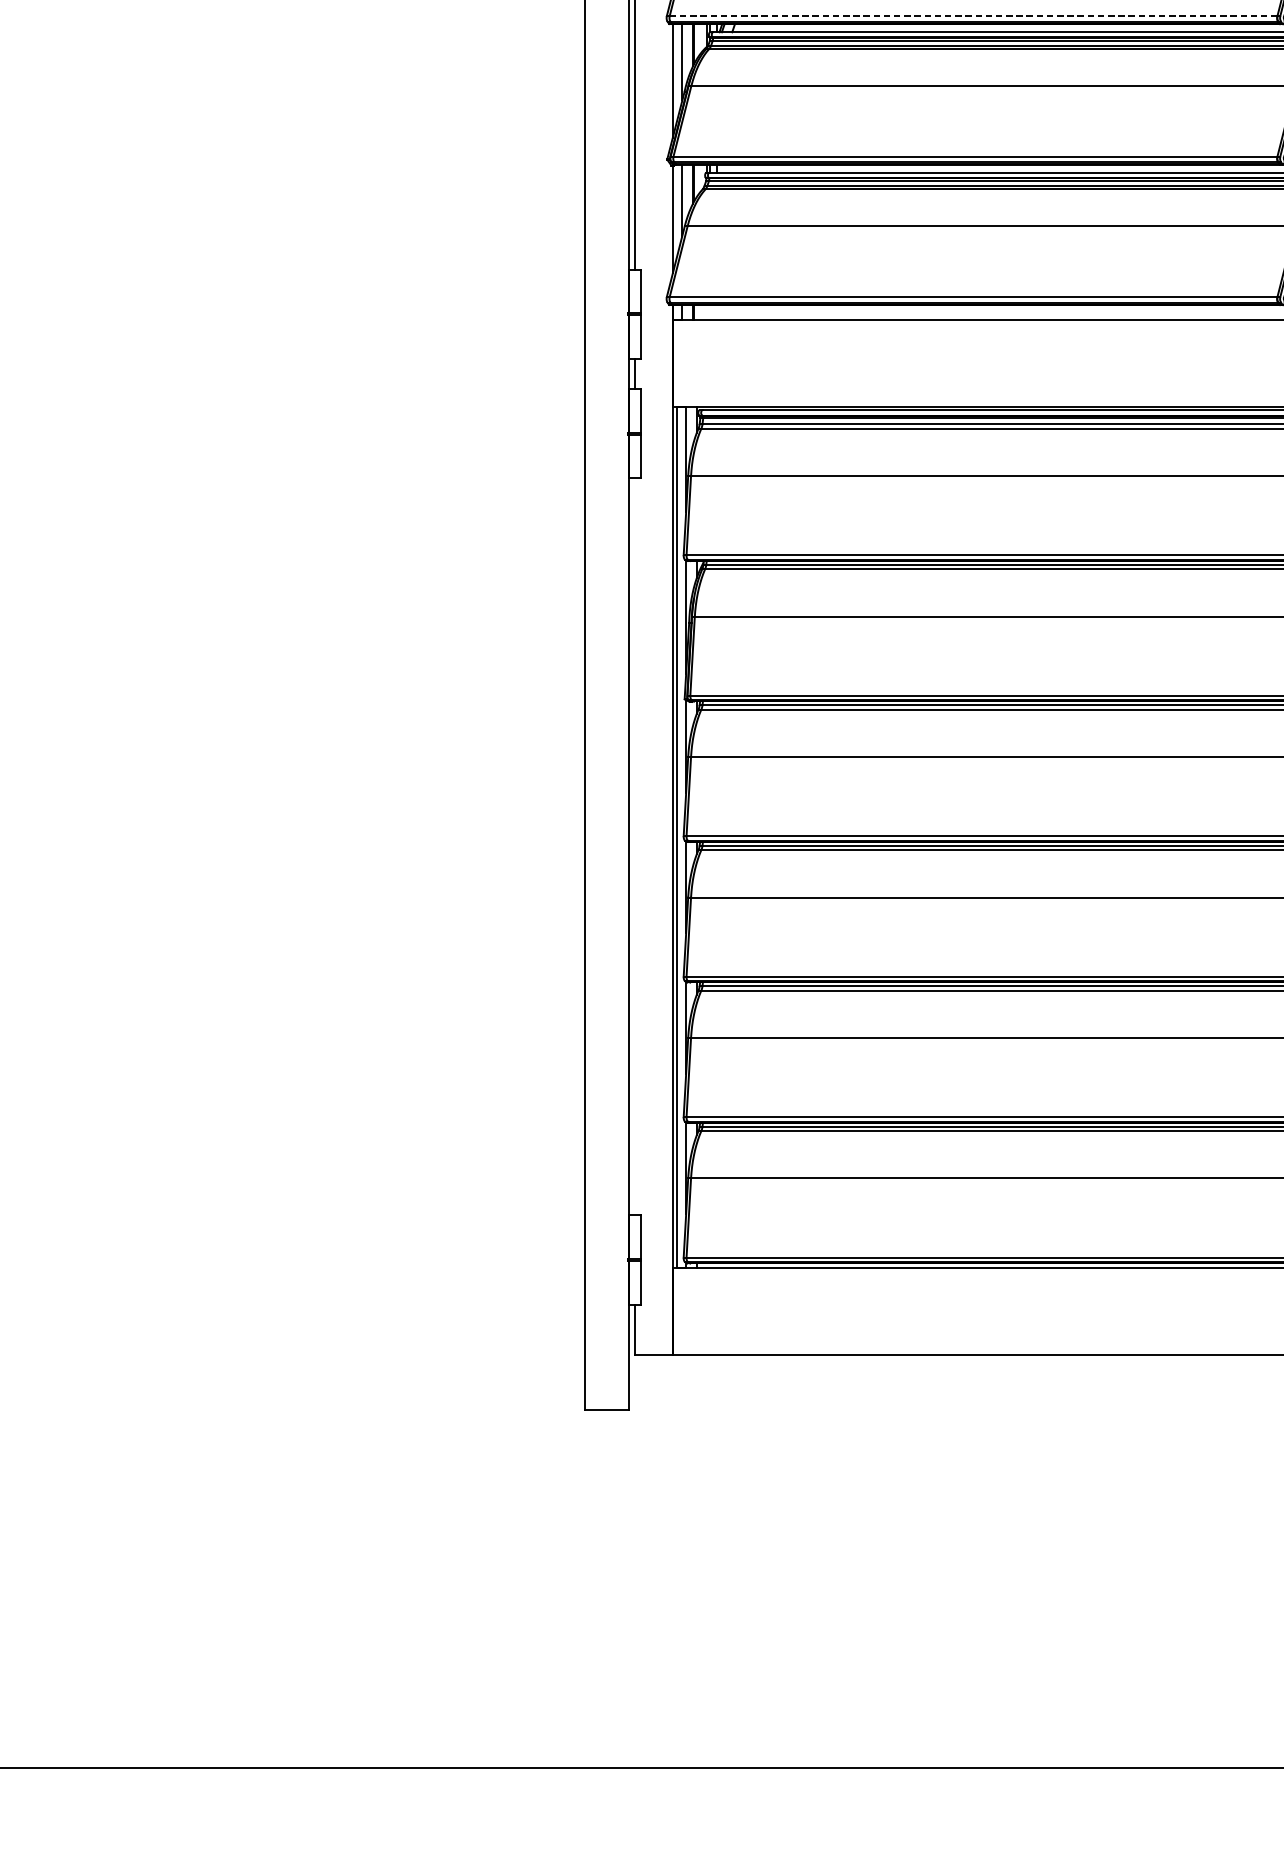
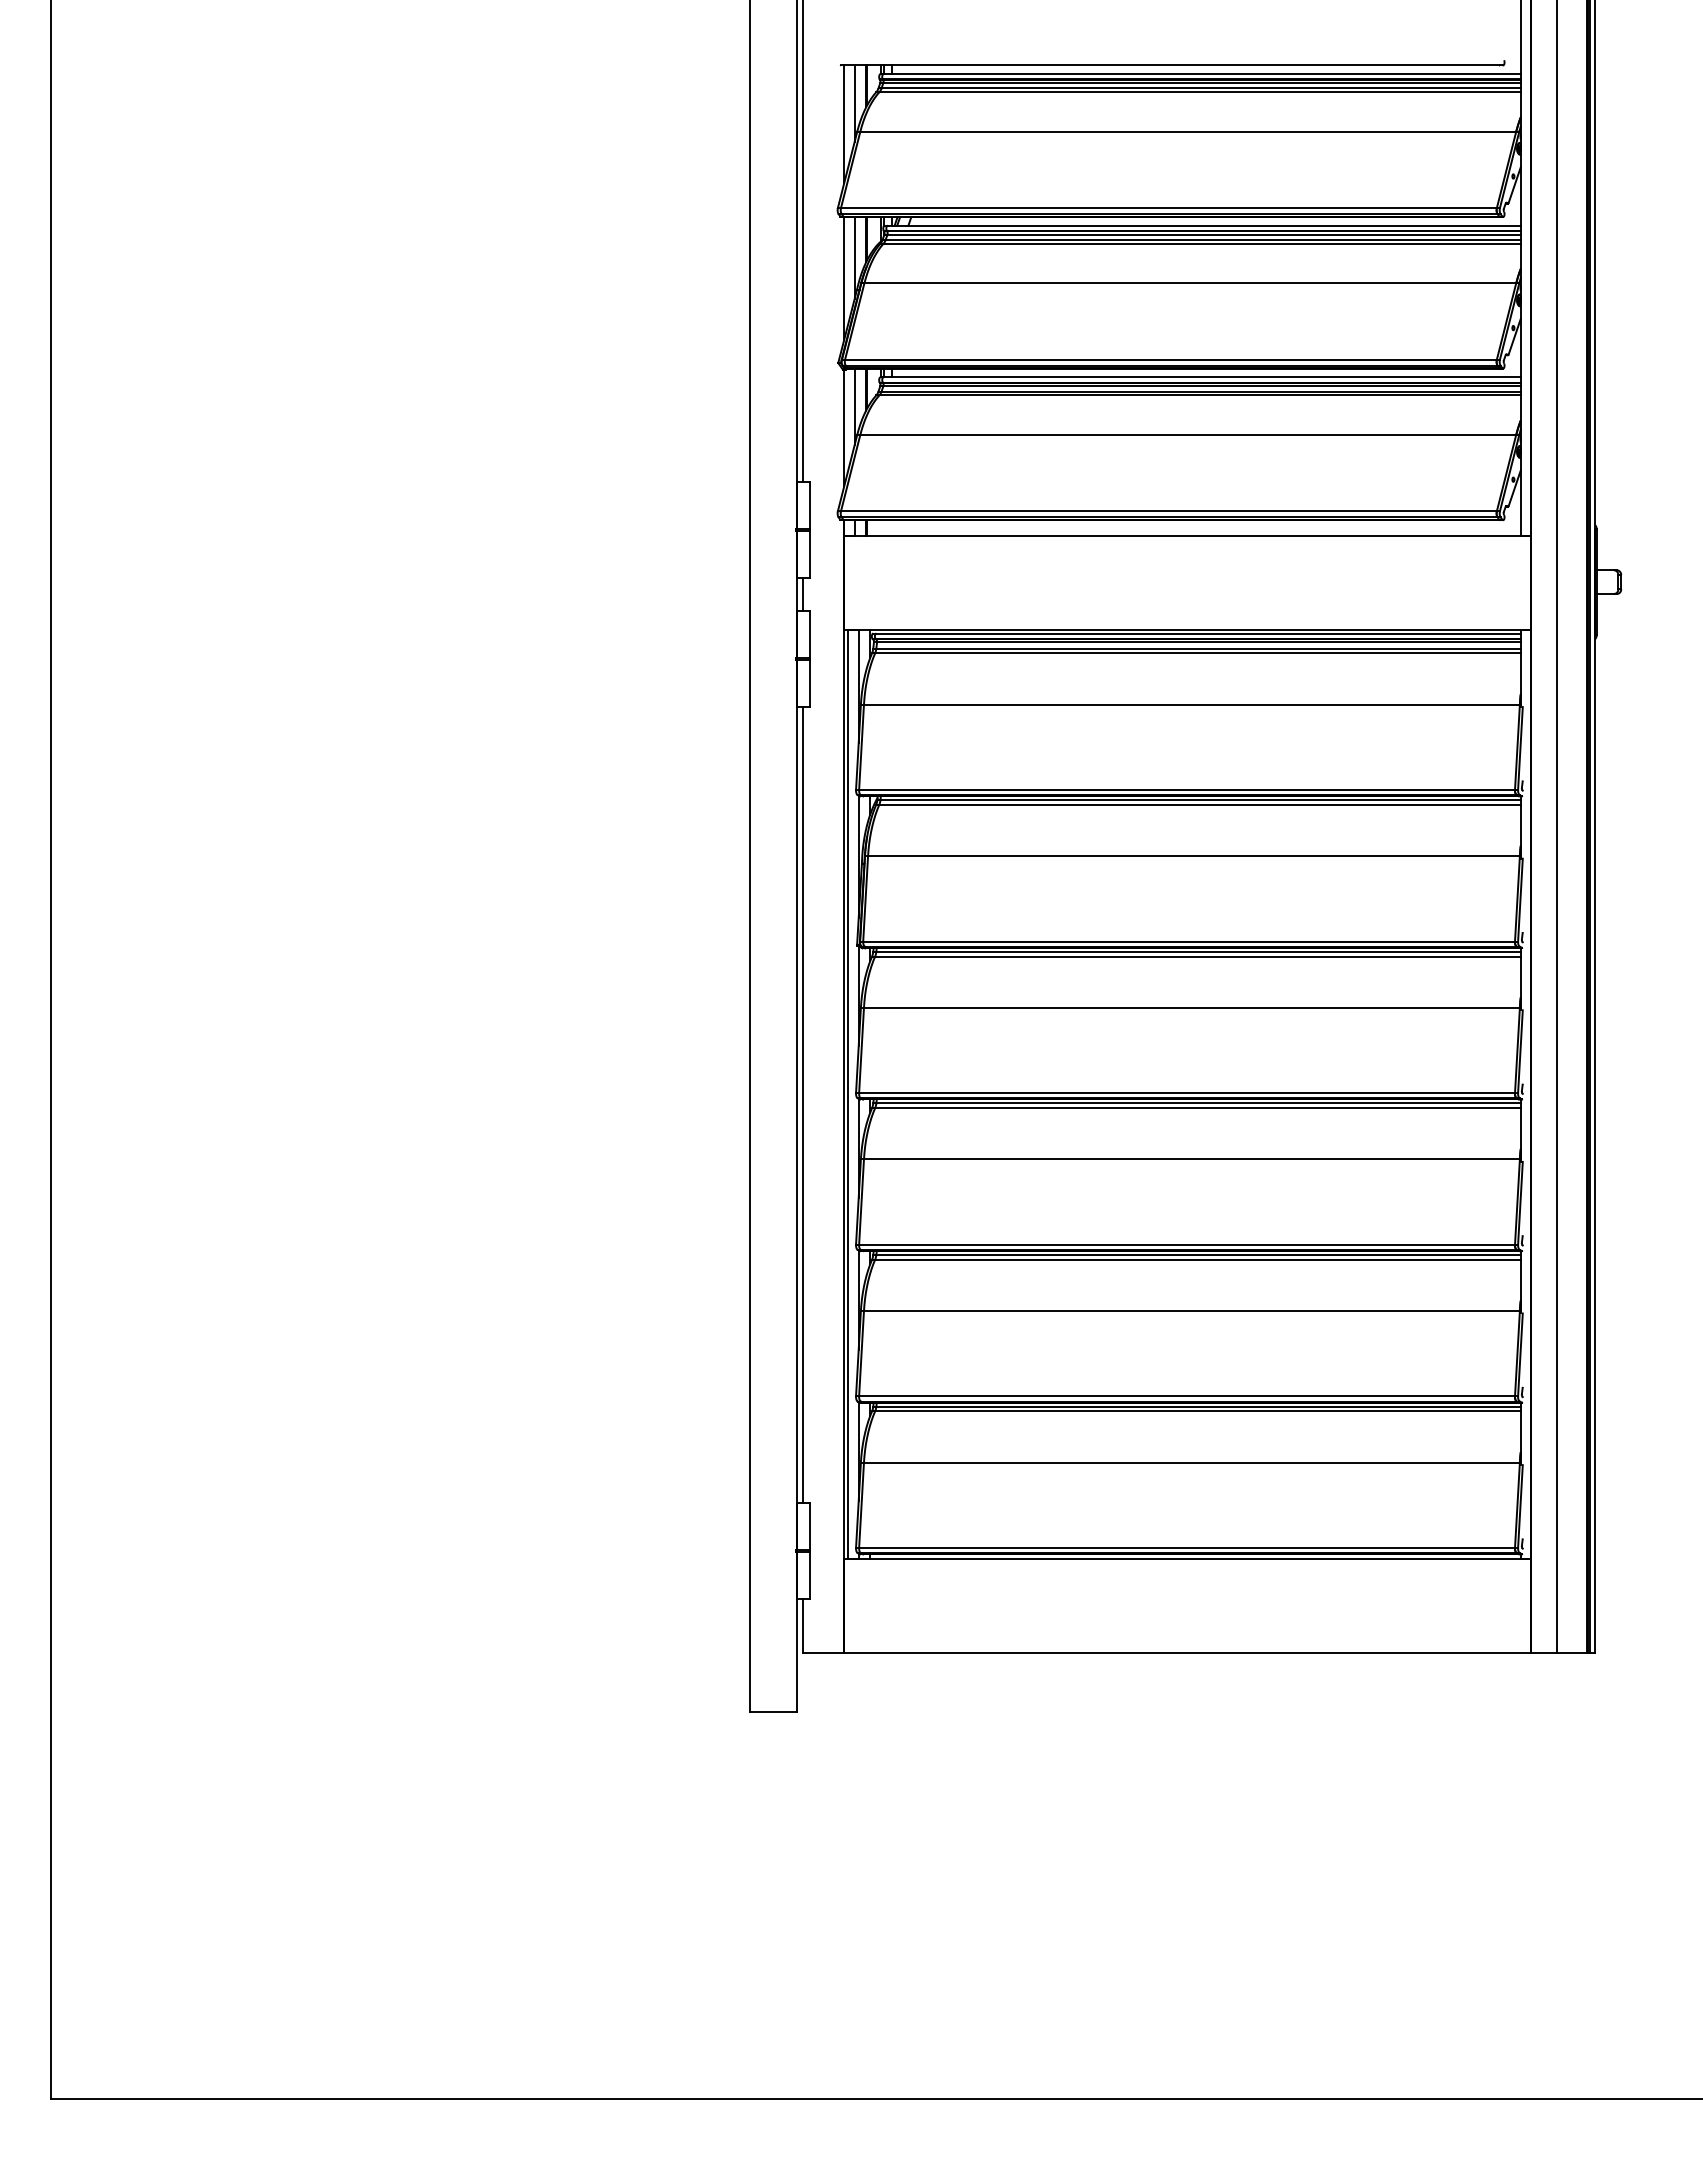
line: (973, 16) -> (1168, 208), dashed -> solid
line: (635, 846) -> (803, 1104), added

